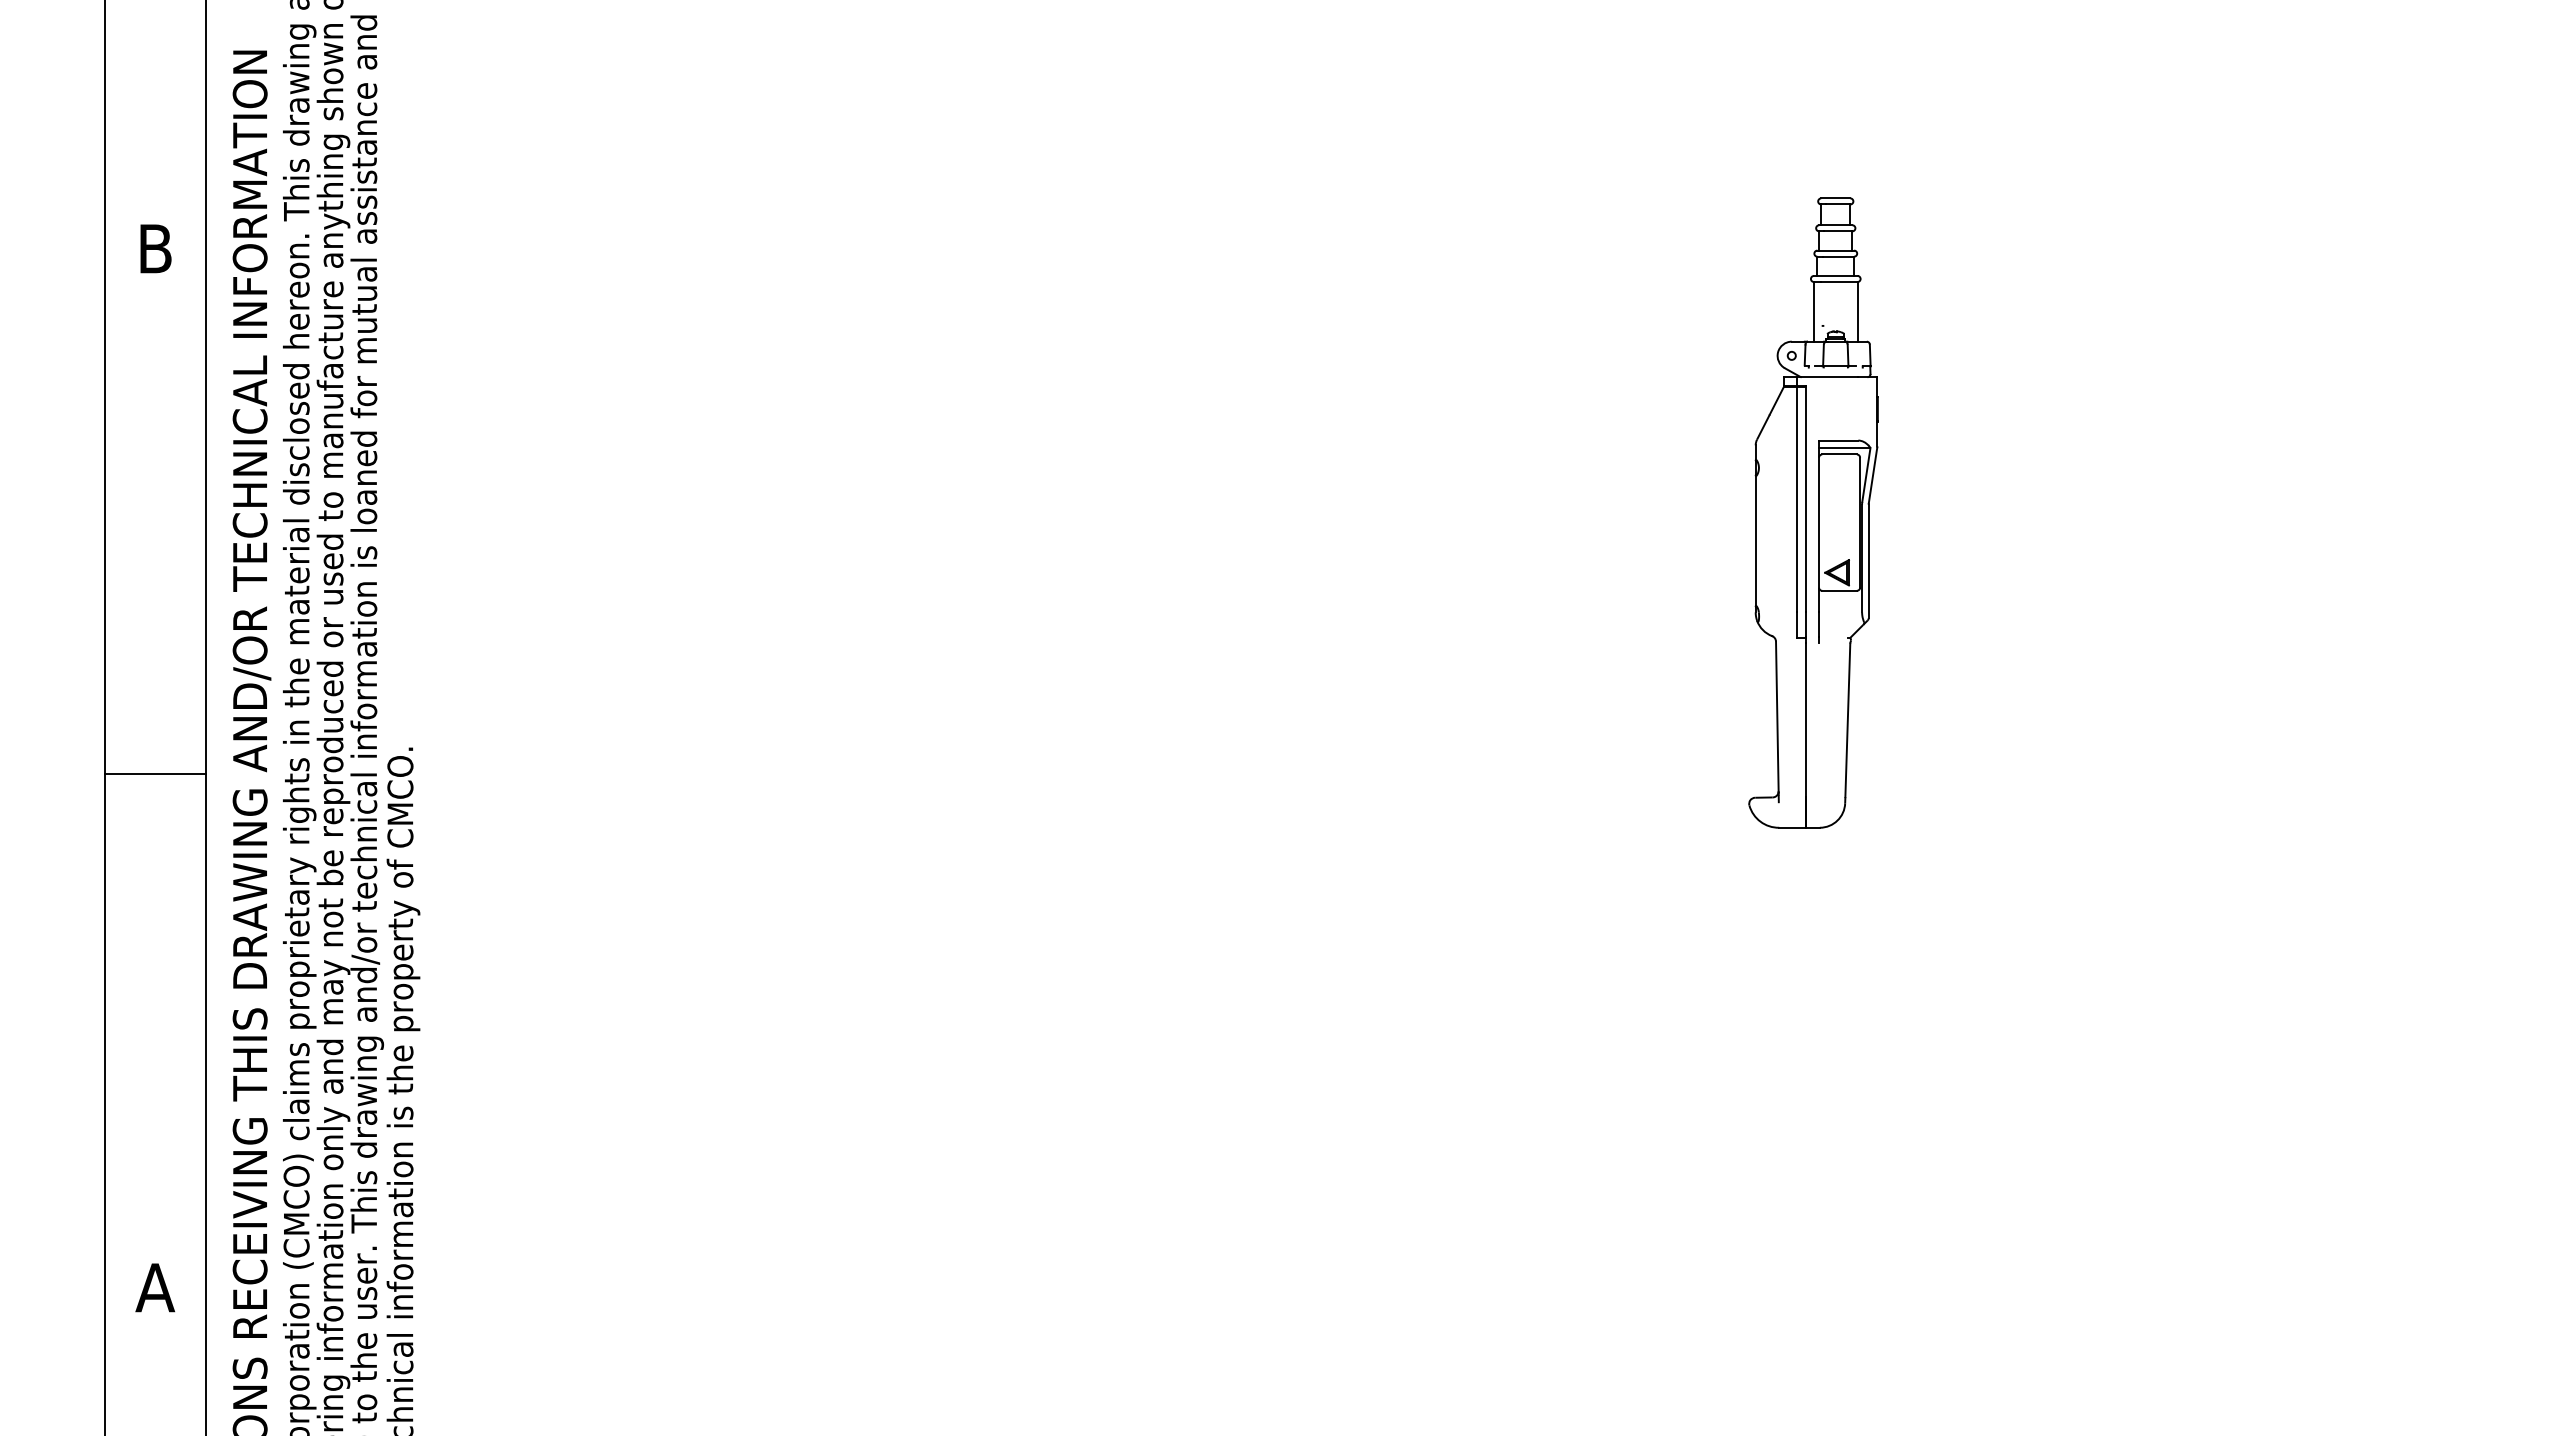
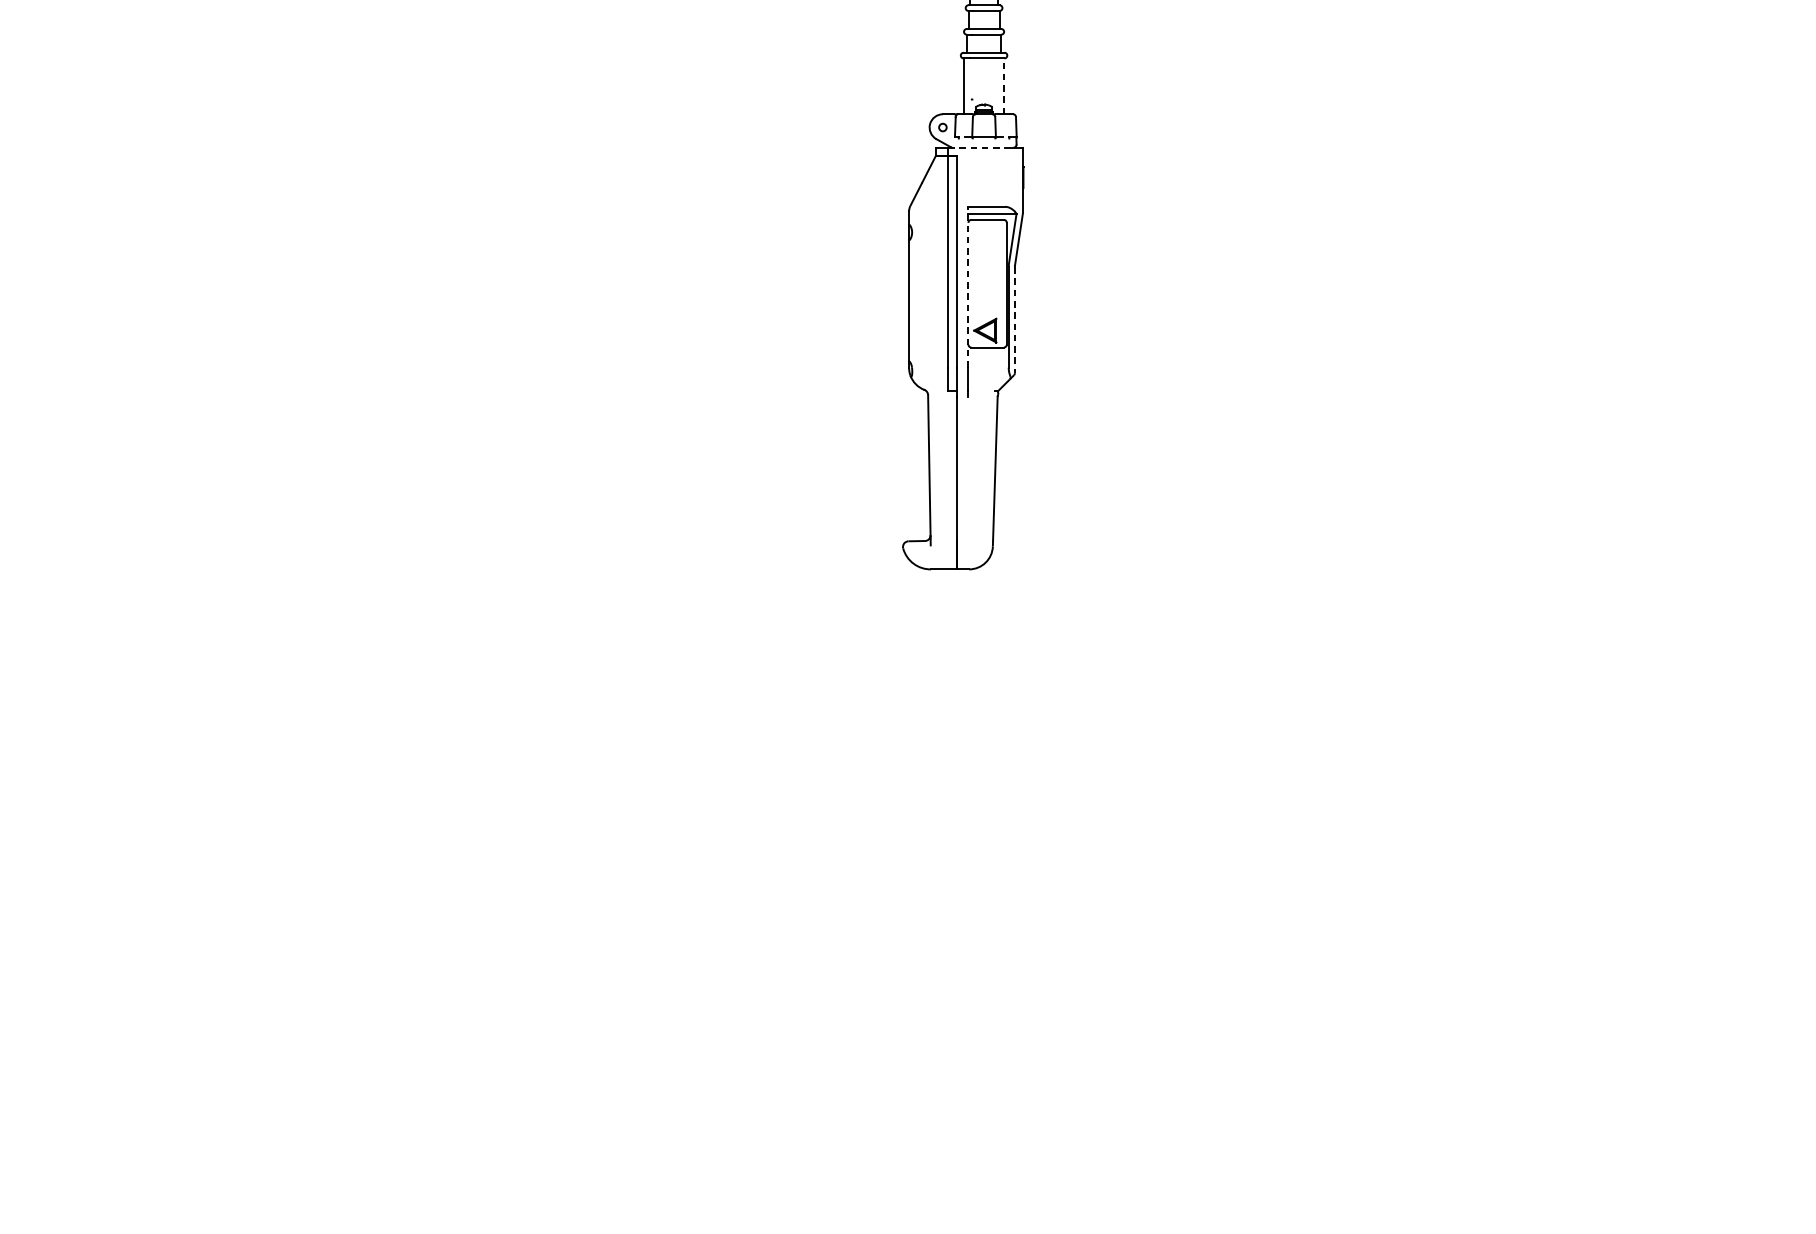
line: (1857, 311) -> (1004, 86), solid -> dashed
line: (1827, 377) -> (976, 147), solid -> dashed
line: (1819, 526) -> (968, 287), solid -> dashed
line: (1868, 561) -> (1014, 320), solid -> dashed

